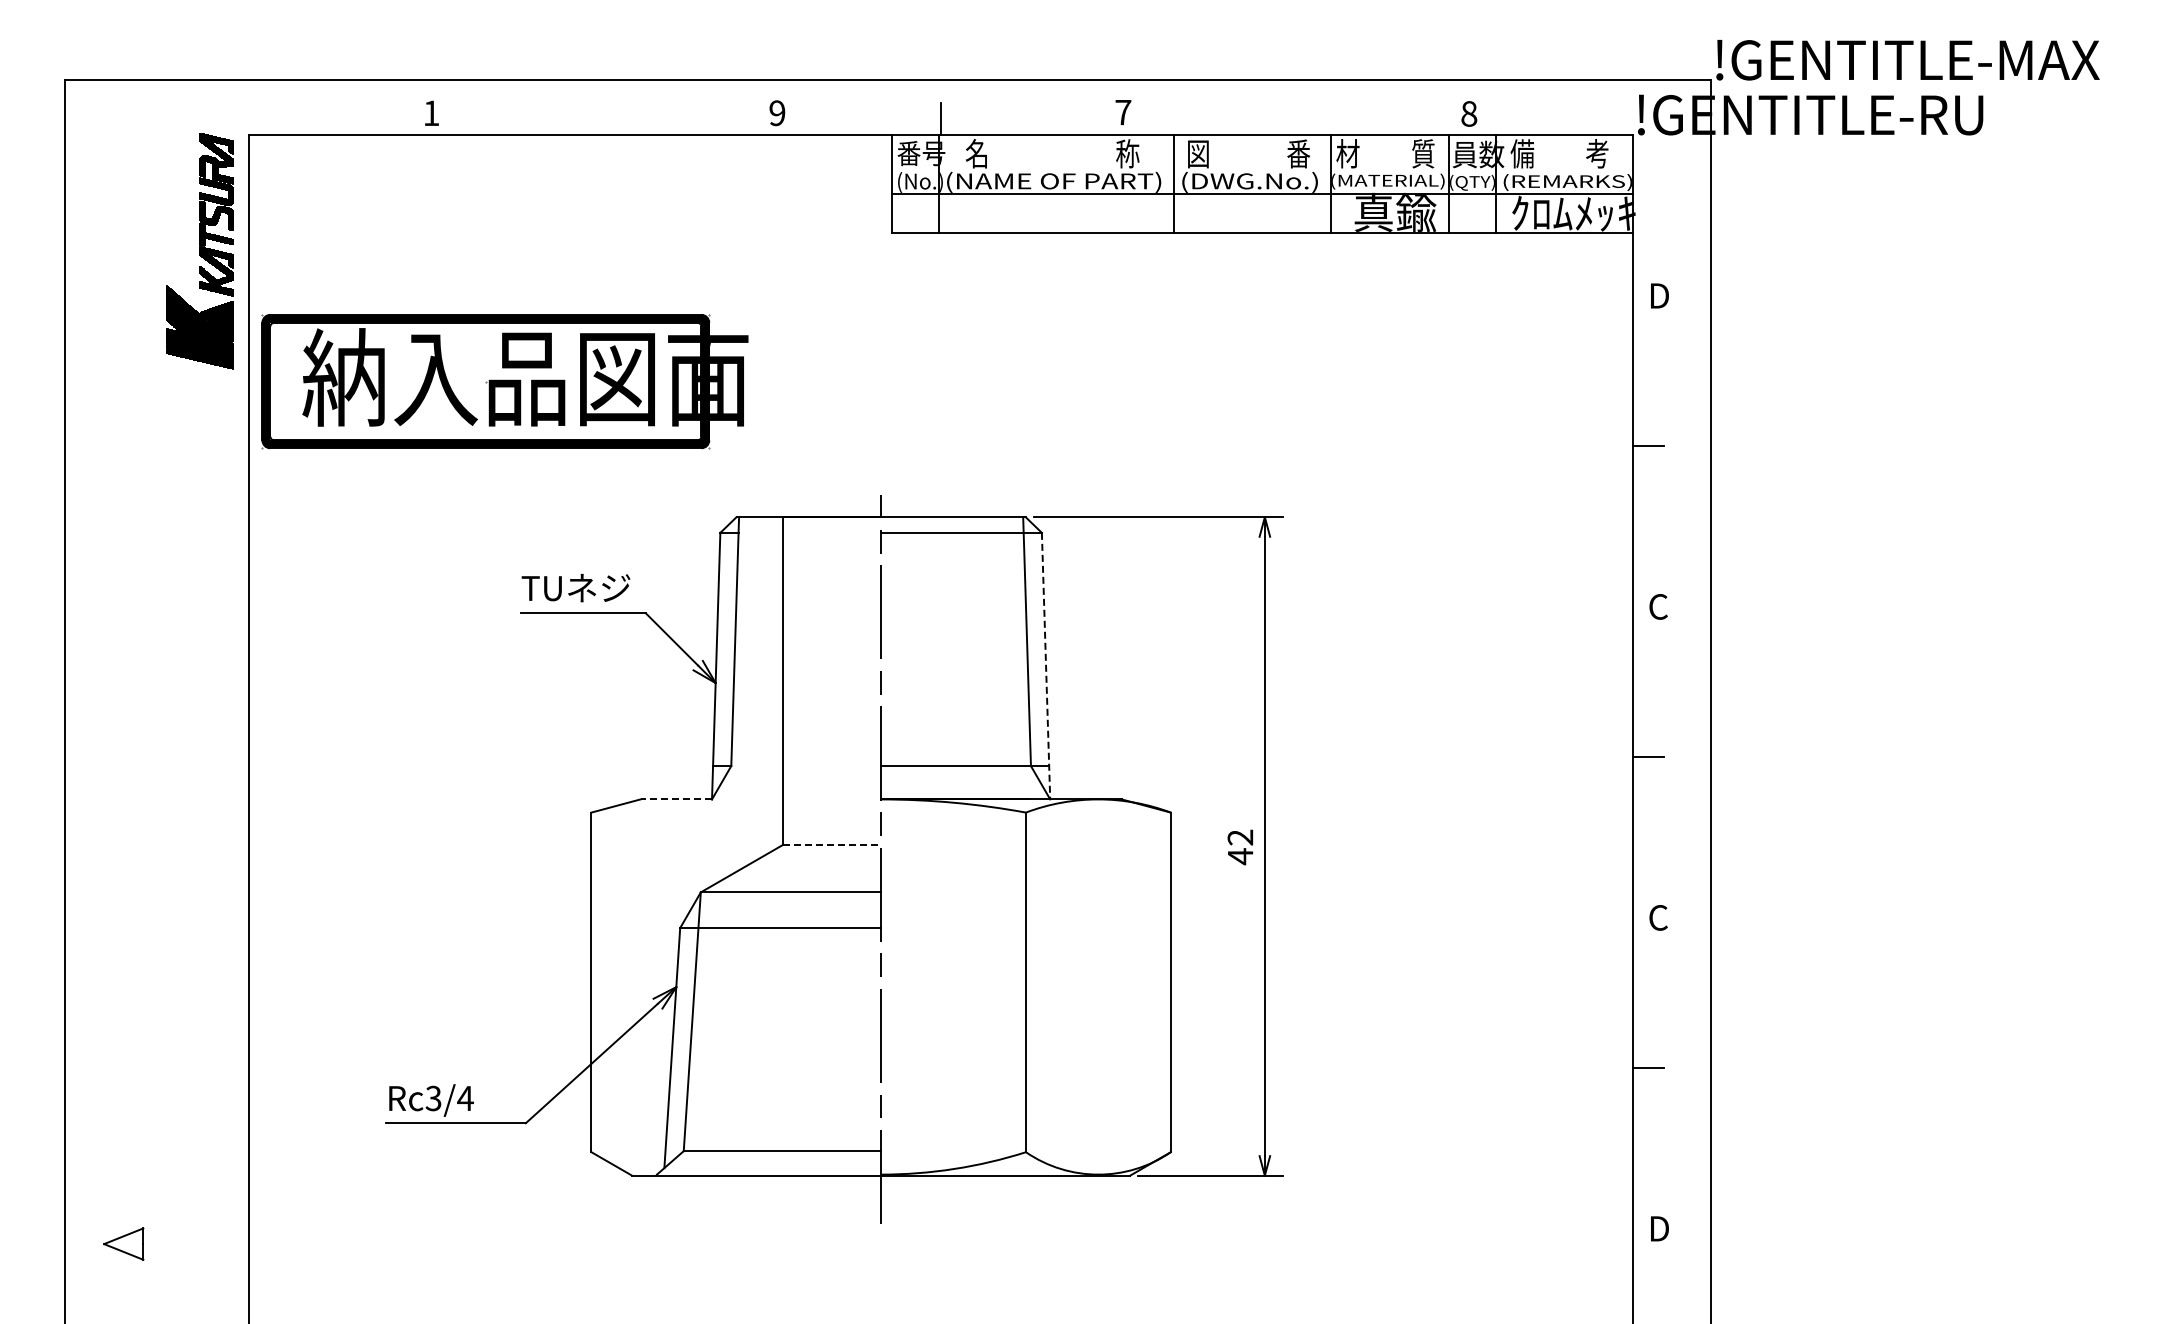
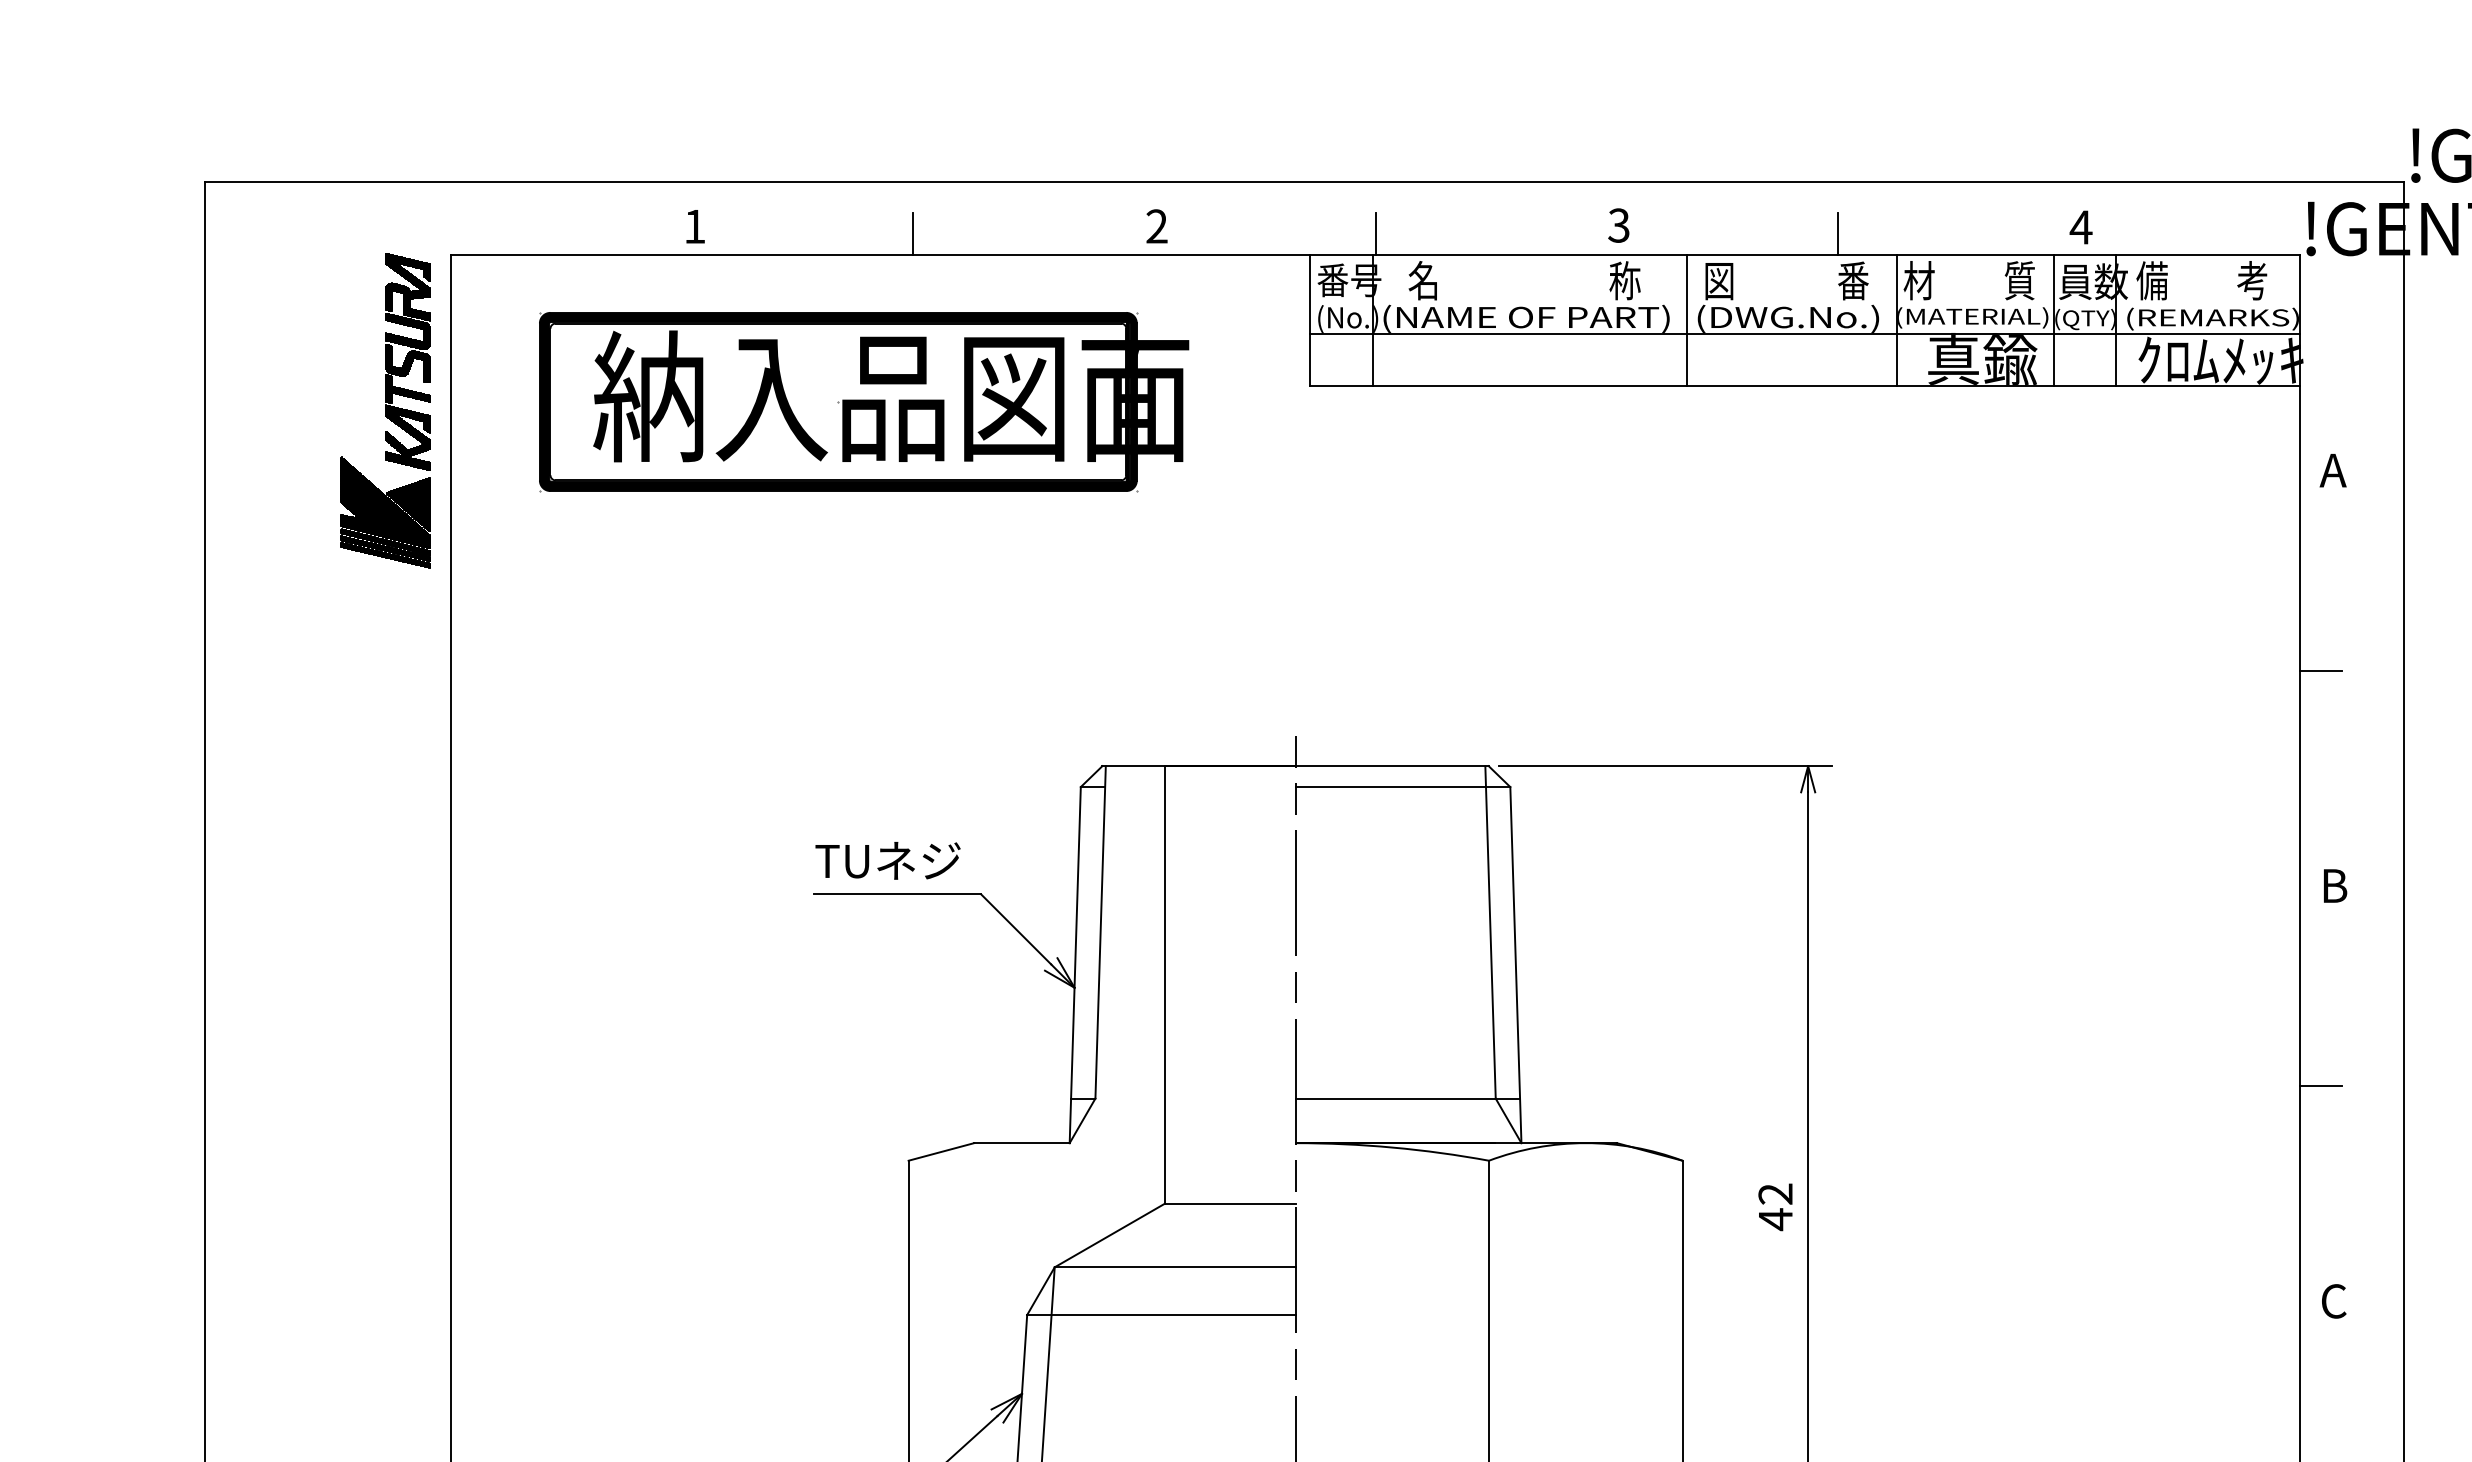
text: (1123, 112) -> (1619, 225), 7 -> 3
text: (777, 113) -> (1157, 226), 9 -> 2
text: (1468, 113) -> (2080, 226), 8 -> 4
line: (595, 118) -> (914, 233), added
line: (1286, 118) -> (1837, 233), added
text: (1657, 295) -> (2332, 469), D -> A
part: (504, 381) -> (863, 401), moved
text: (1658, 606) -> (2333, 885), C -> B
line: (1046, 666) -> (1516, 965), dashed -> solid
line: (676, 799) -> (1022, 1143), dashed -> solid
line: (832, 844) -> (1230, 1203), dashed -> solid

